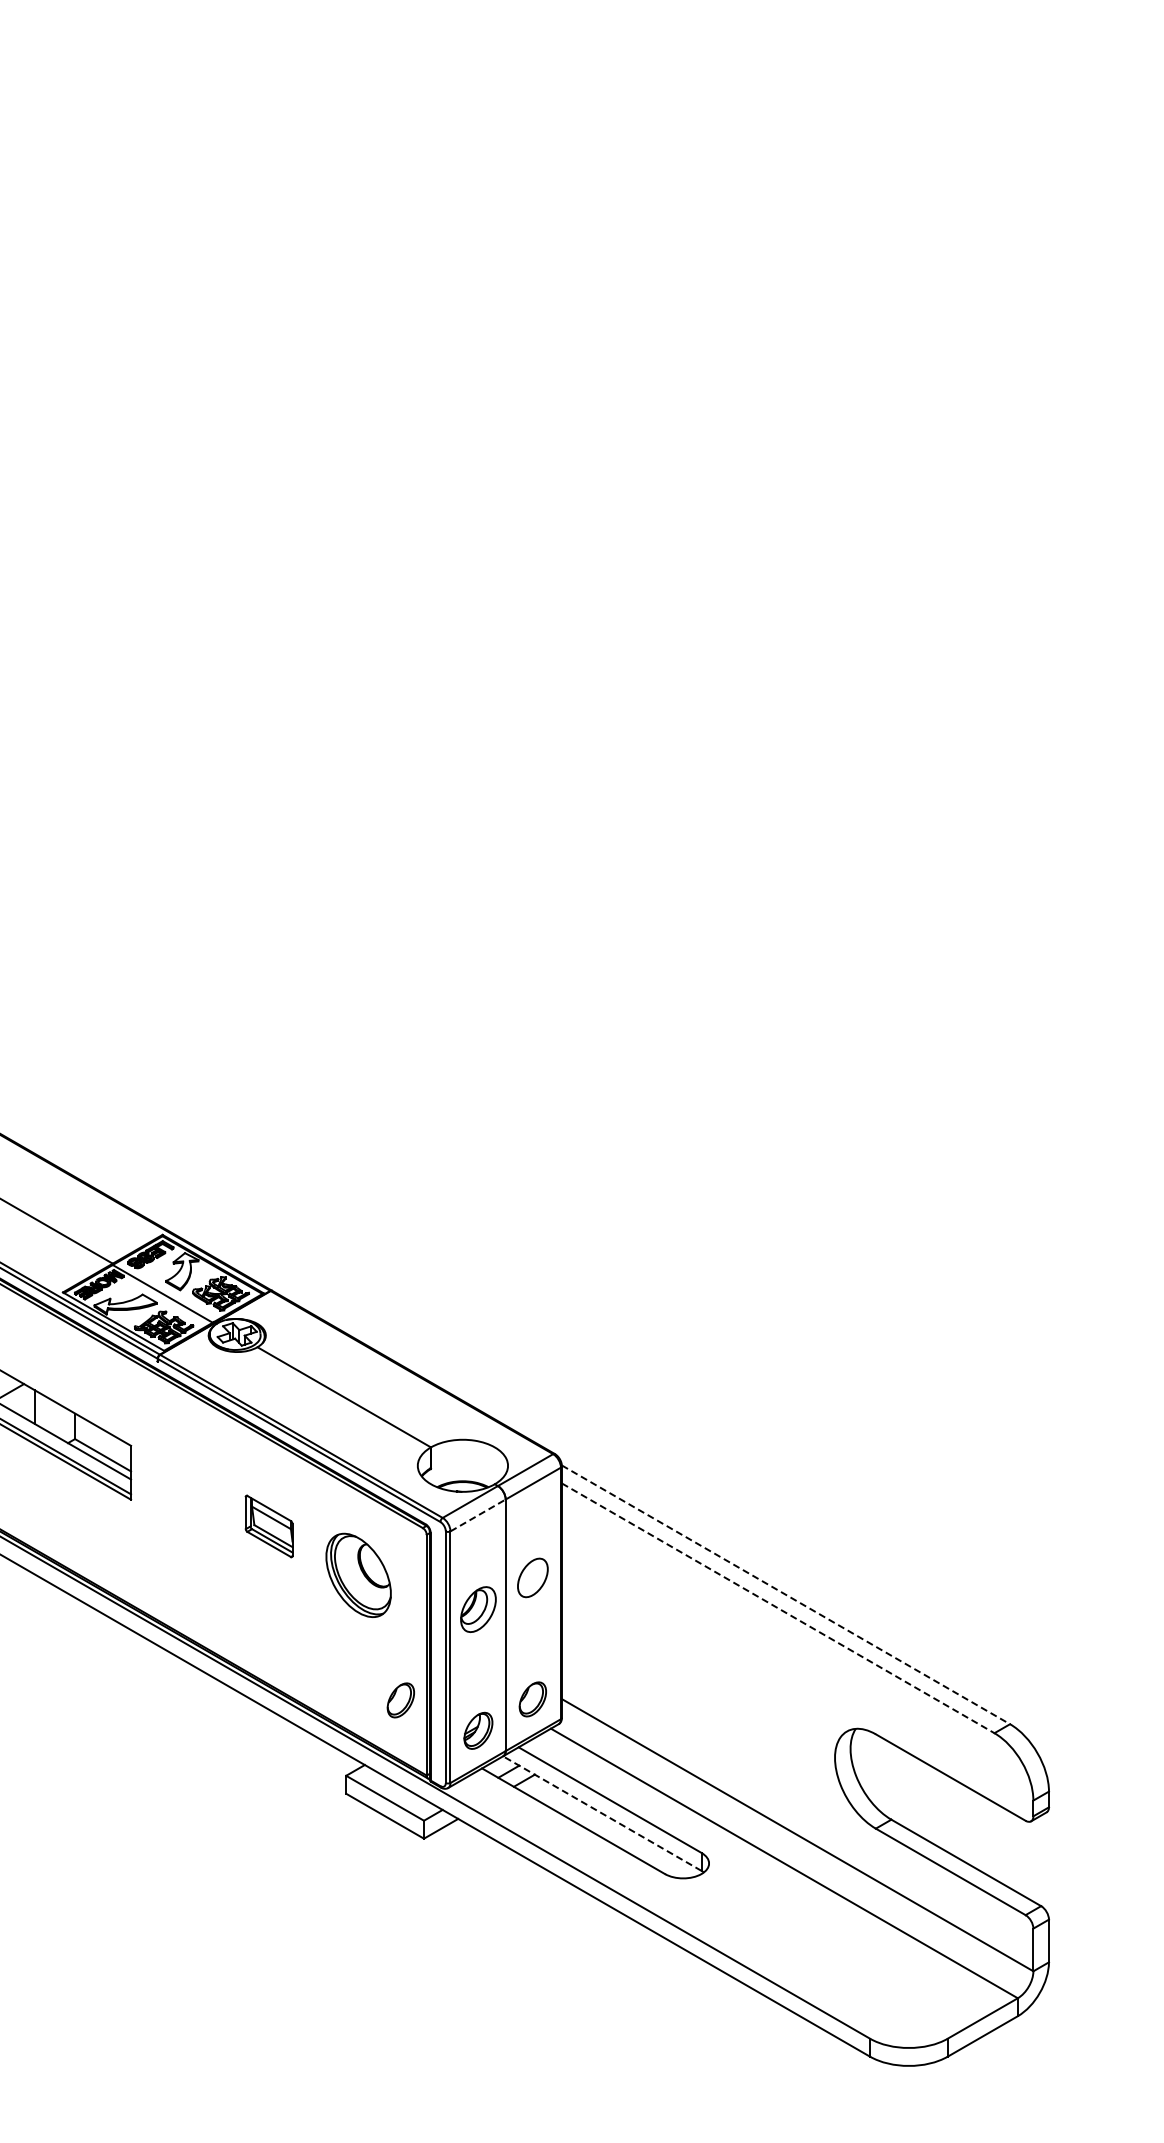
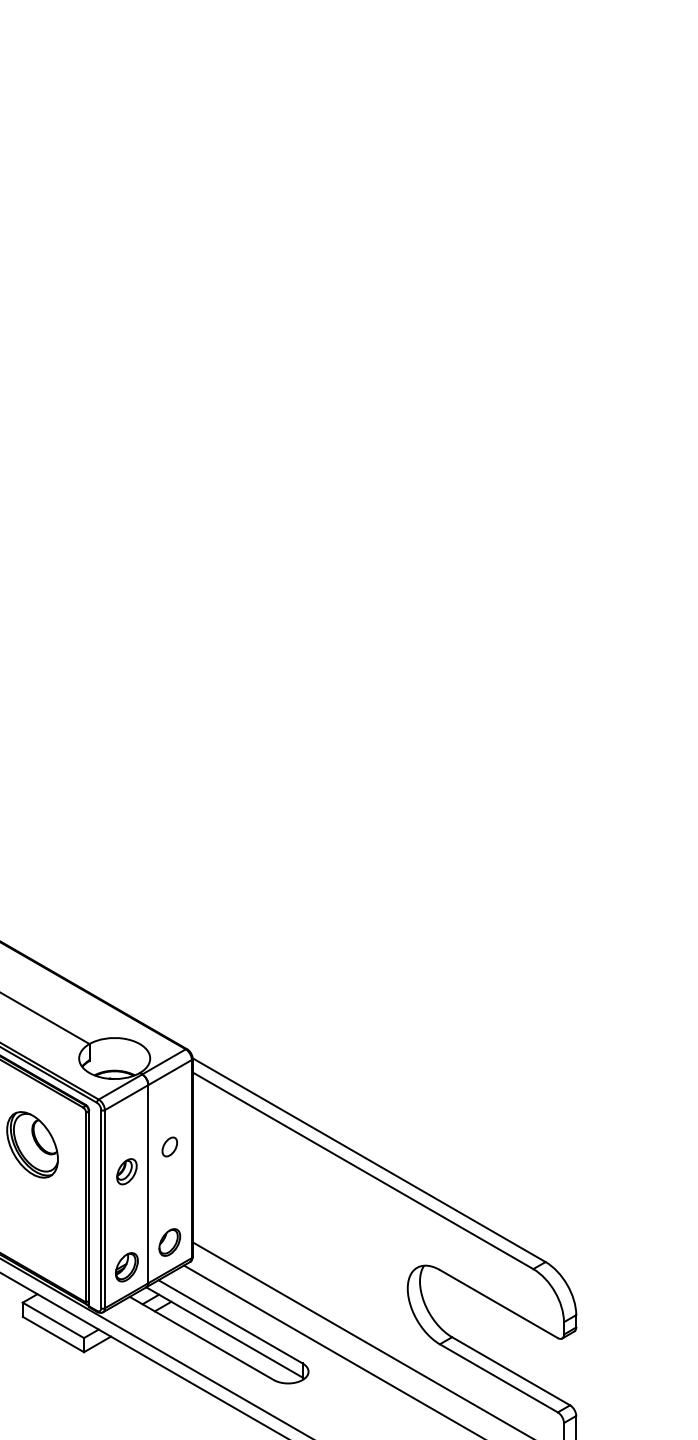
line: (478, 1515) -> (126, 1097), dashed -> solid
part: (532, 1578) -> (169, 1147), size x0.62
line: (785, 1594) -> (368, 1159), dashed -> solid
line: (778, 1608) -> (363, 1170), dashed -> solid
part: (478, 1609) -> (126, 1171), size x0.71
part: (400, 1700) -> (65, 1243), removed
line: (602, 1813) -> (224, 1332), dashed -> solid

